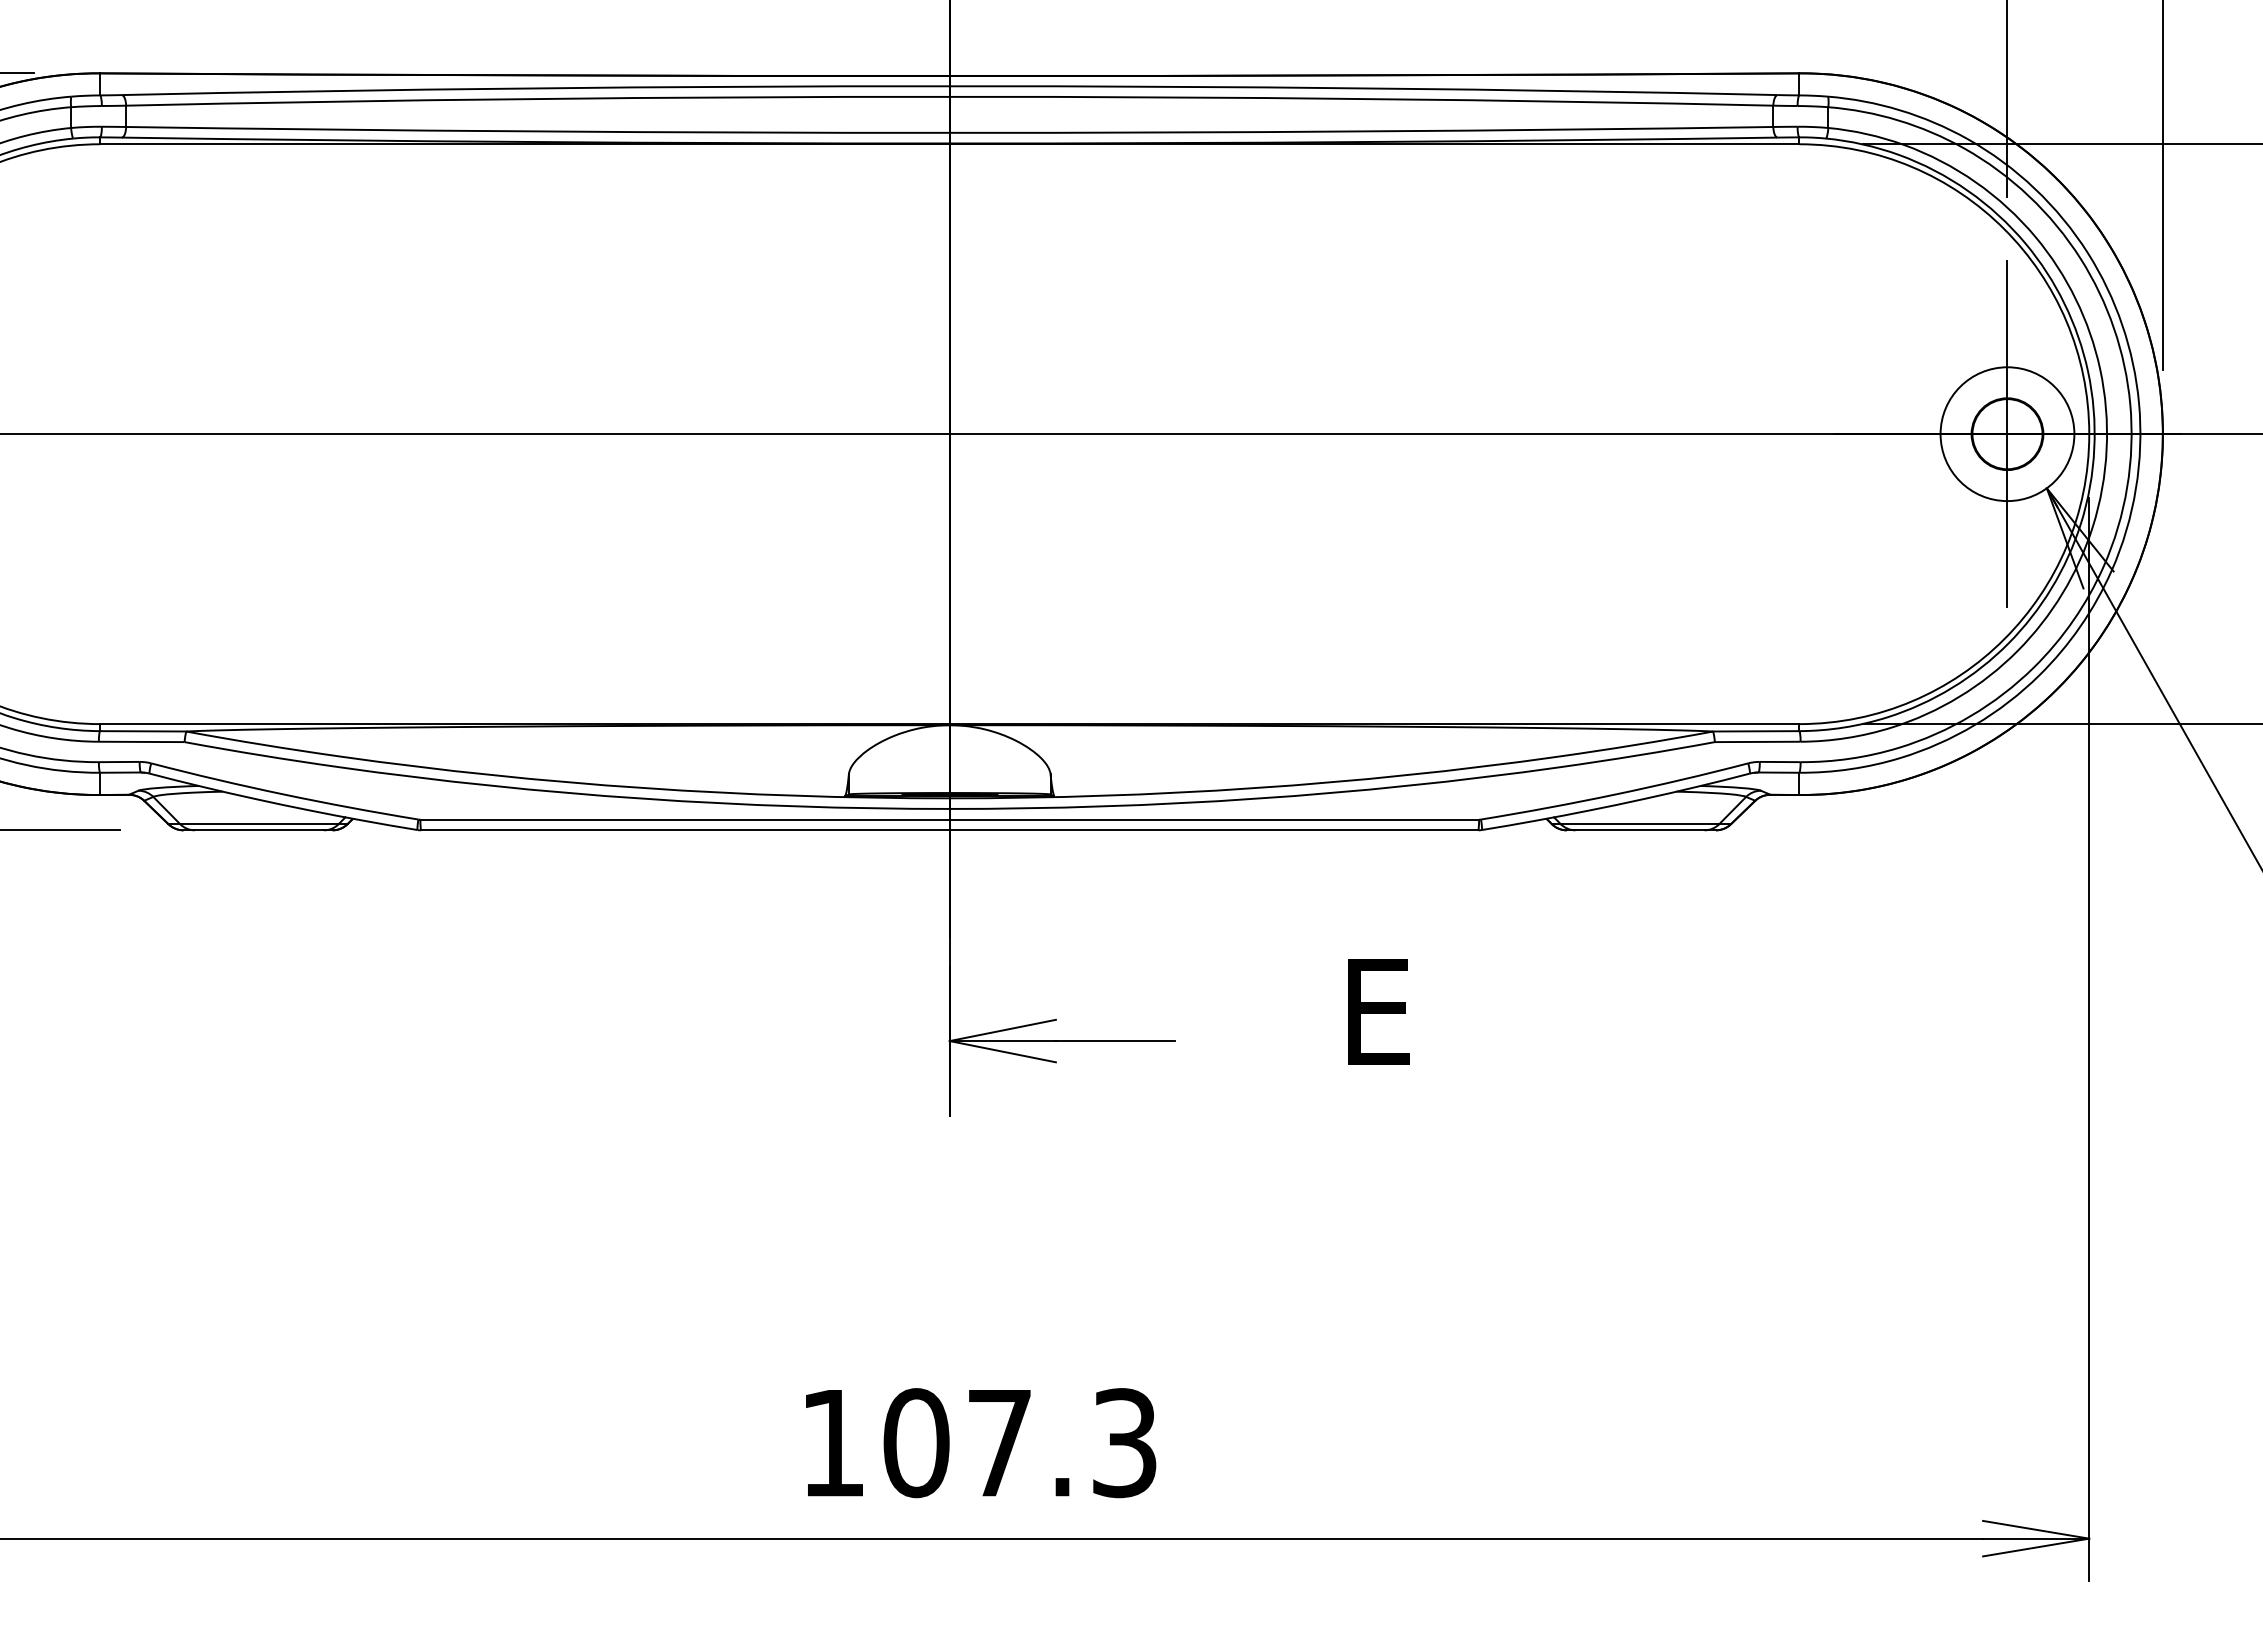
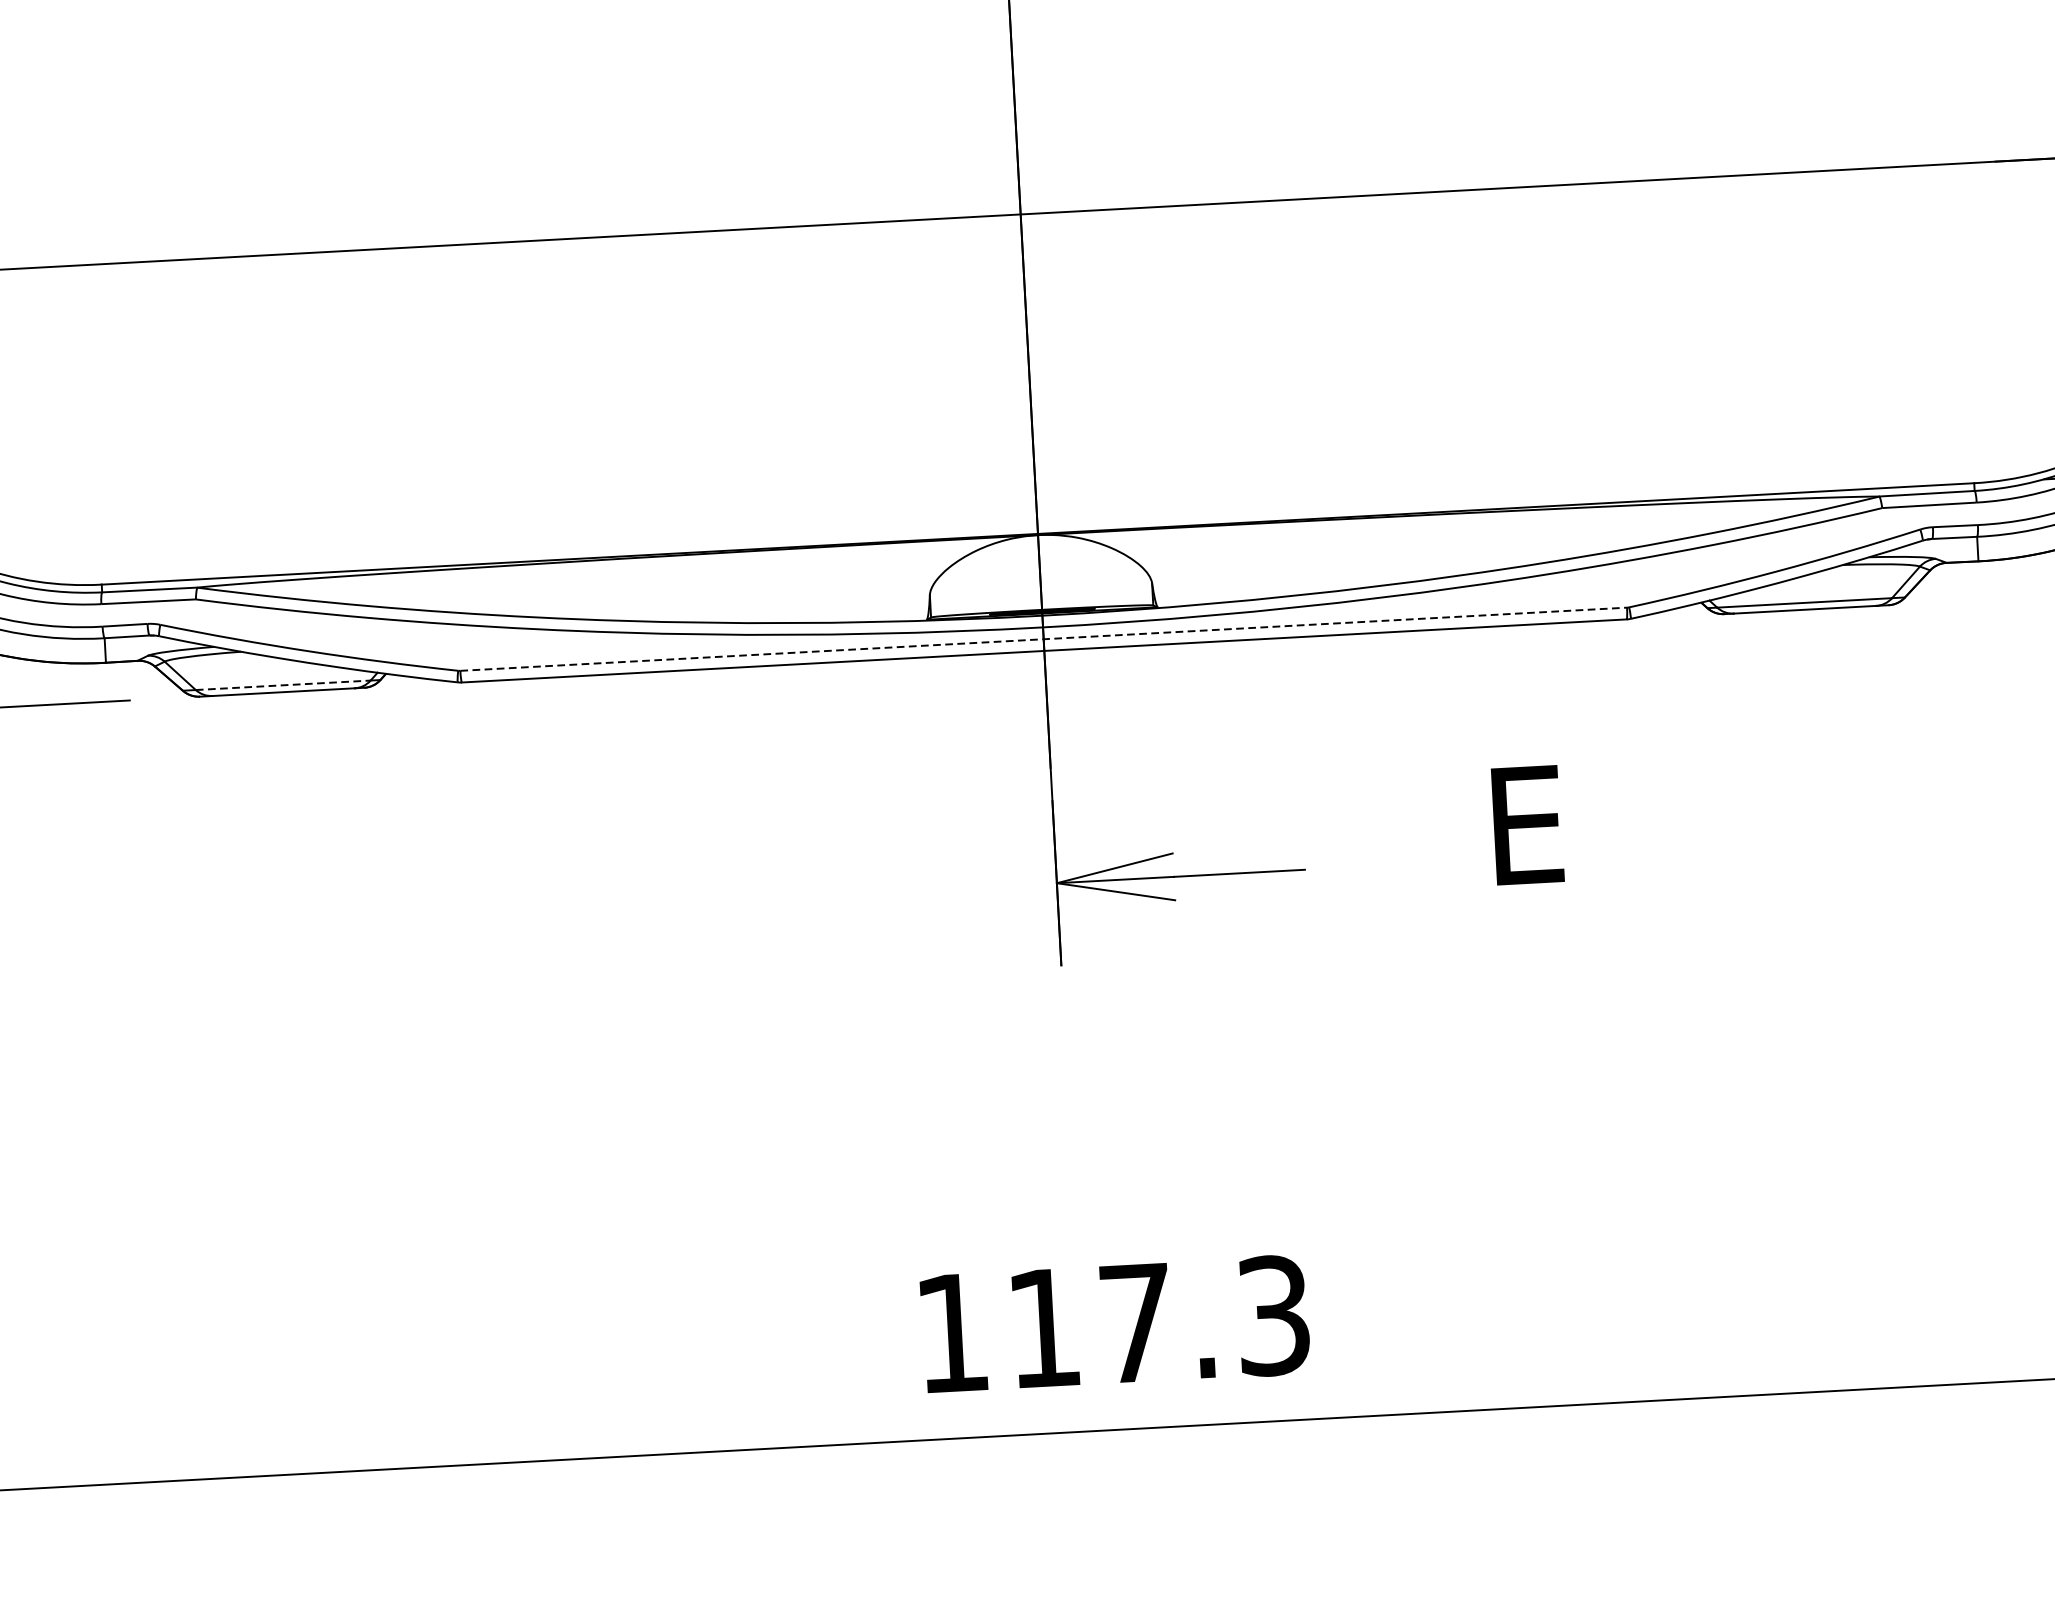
line: (950, 819) -> (1044, 638), solid -> dashed
line: (259, 824) -> (283, 685), solid -> dashed
text: (916, 1443) -> (1044, 1328), 107.3 -> 117.3

